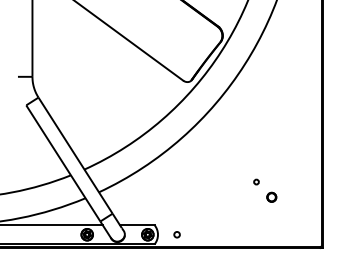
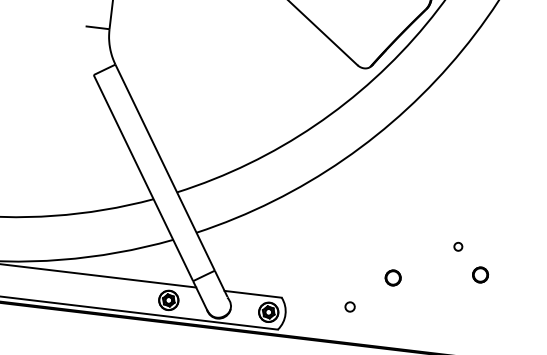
part: (219, 204) -> (392, 276), added
circle: (176, 234) -> (349, 306), moved

